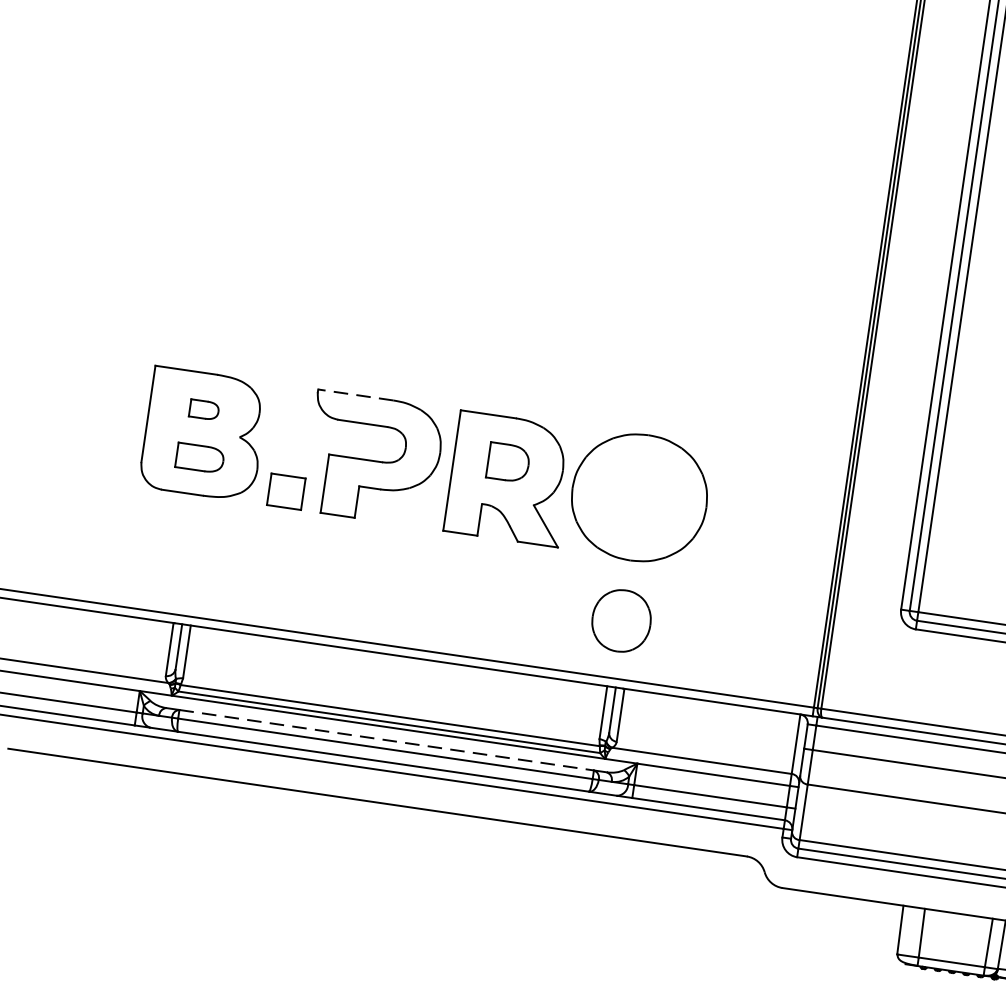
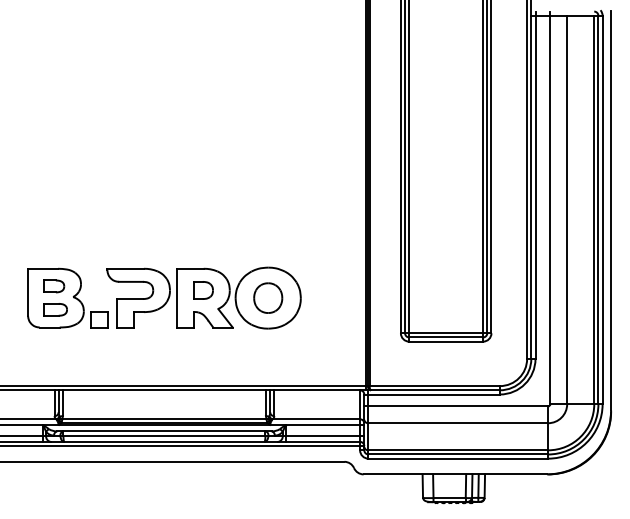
line: (355, 394) -> (125, 268), dashed -> solid
part: (204, 410) -> (54, 286), size x1.43
part: (622, 619) -> (268, 297), moved
line: (386, 740) -> (164, 431), dashed -> solid

